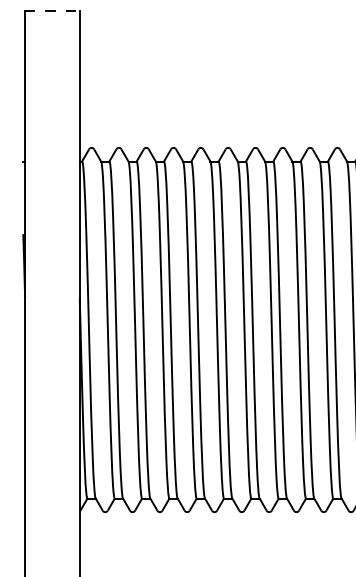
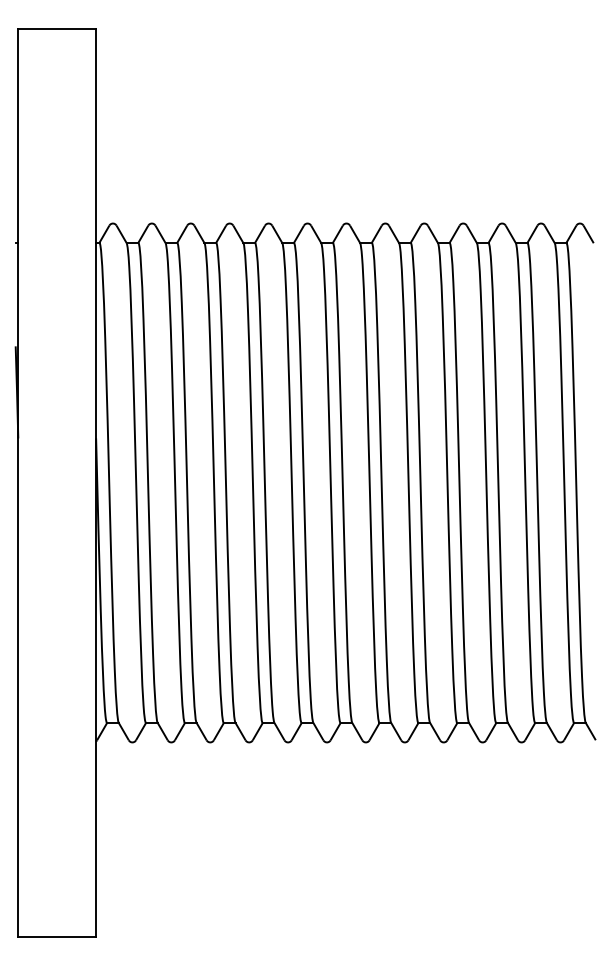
line: (52, 10) -> (57, 28), dashed -> solid

